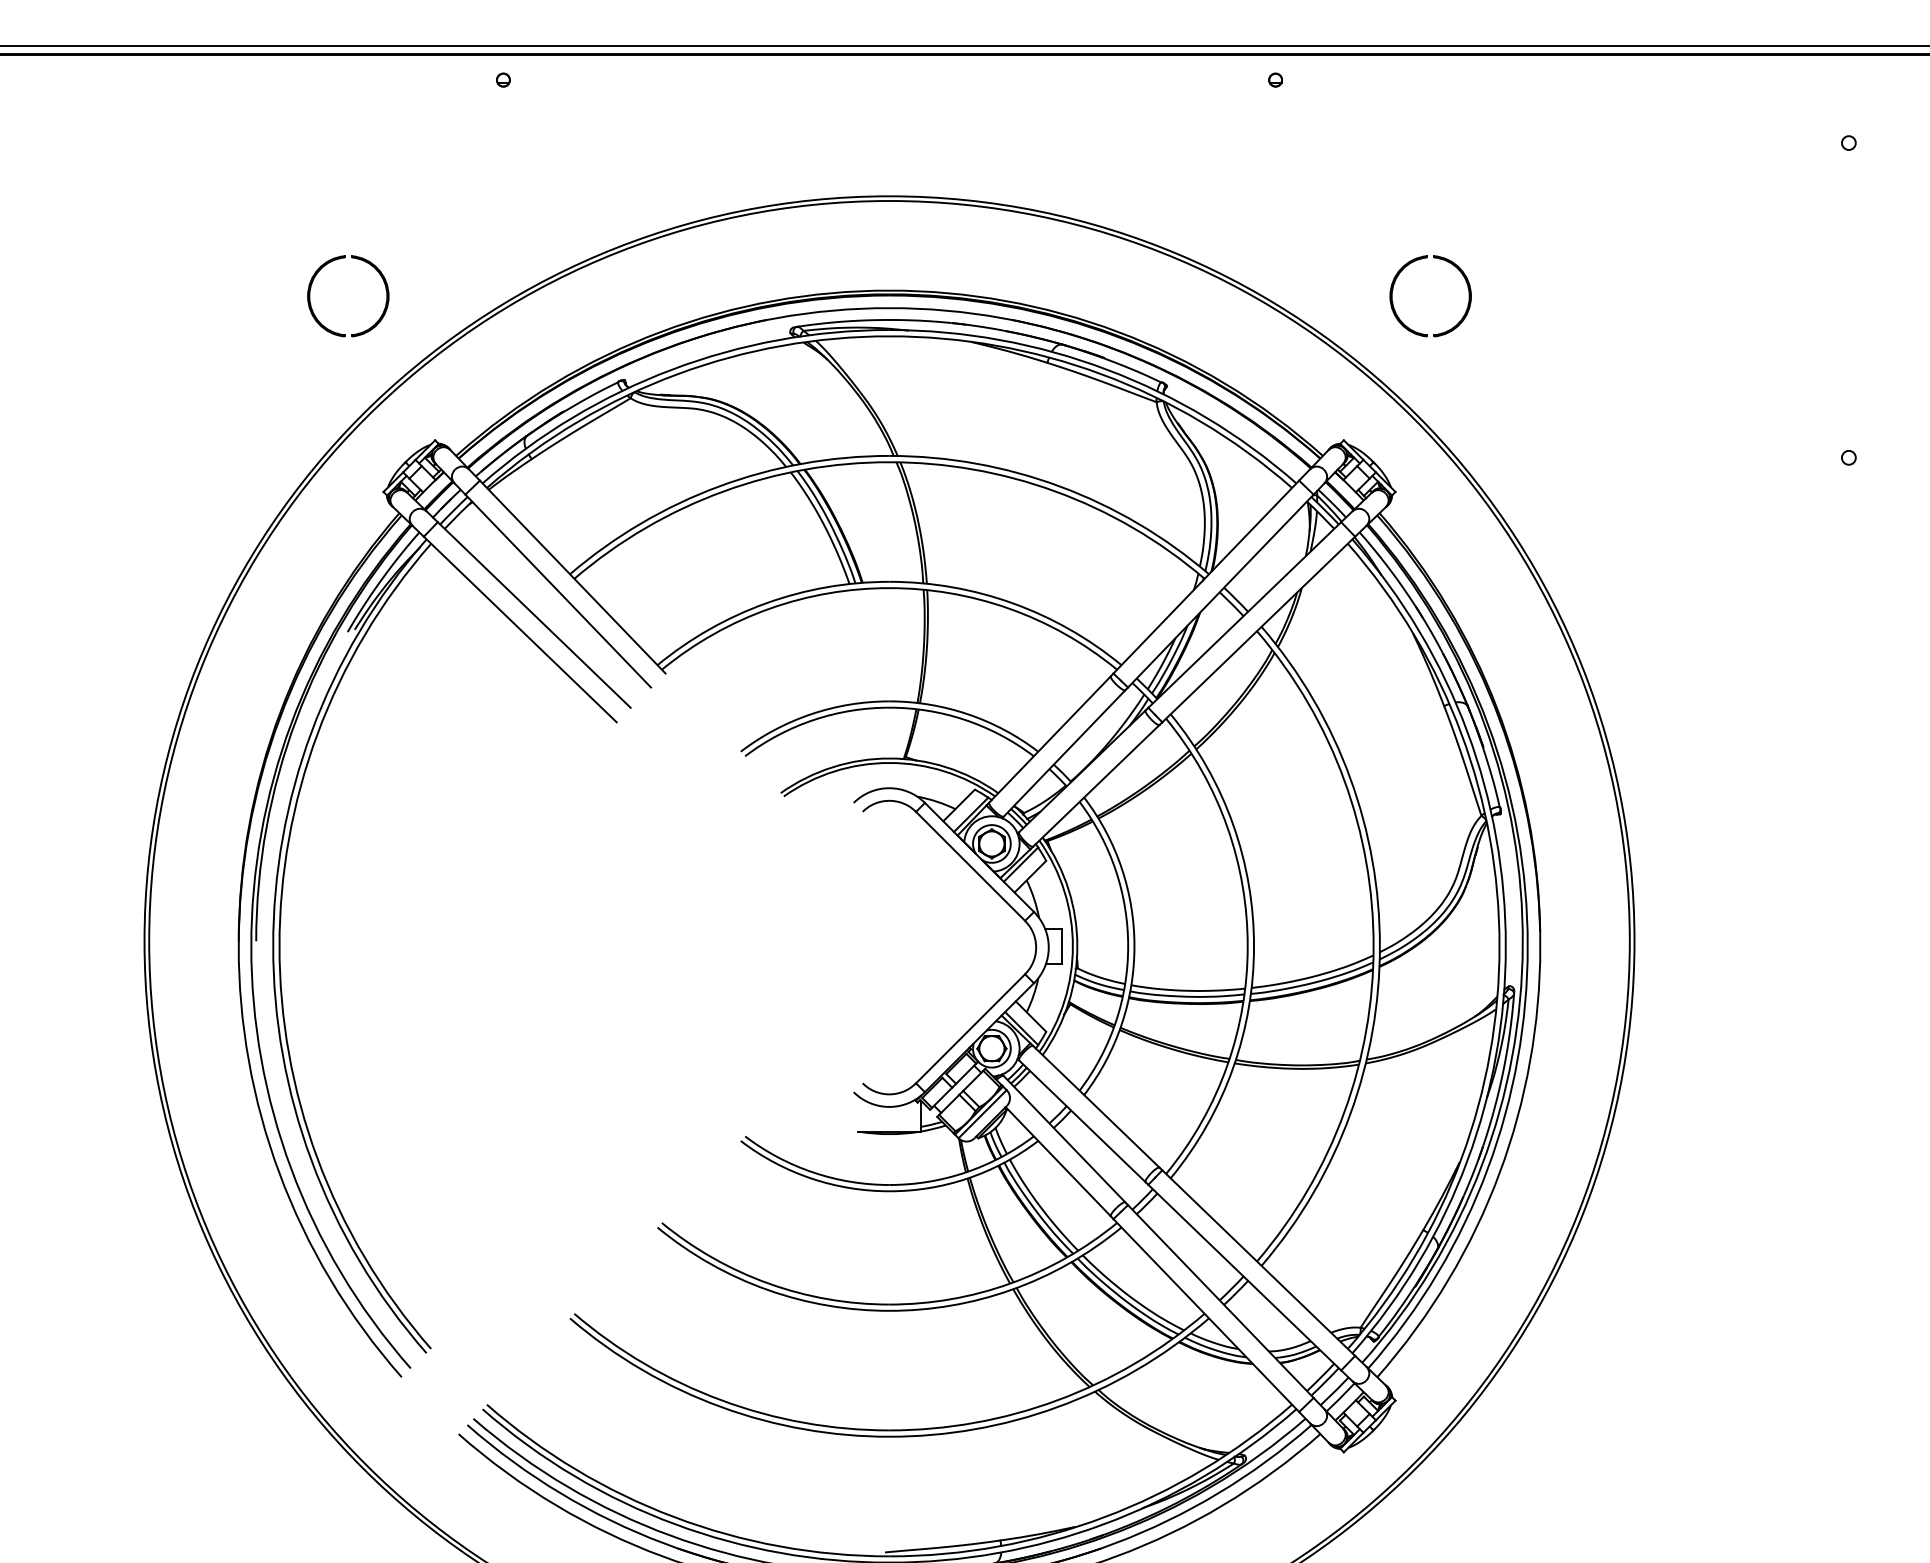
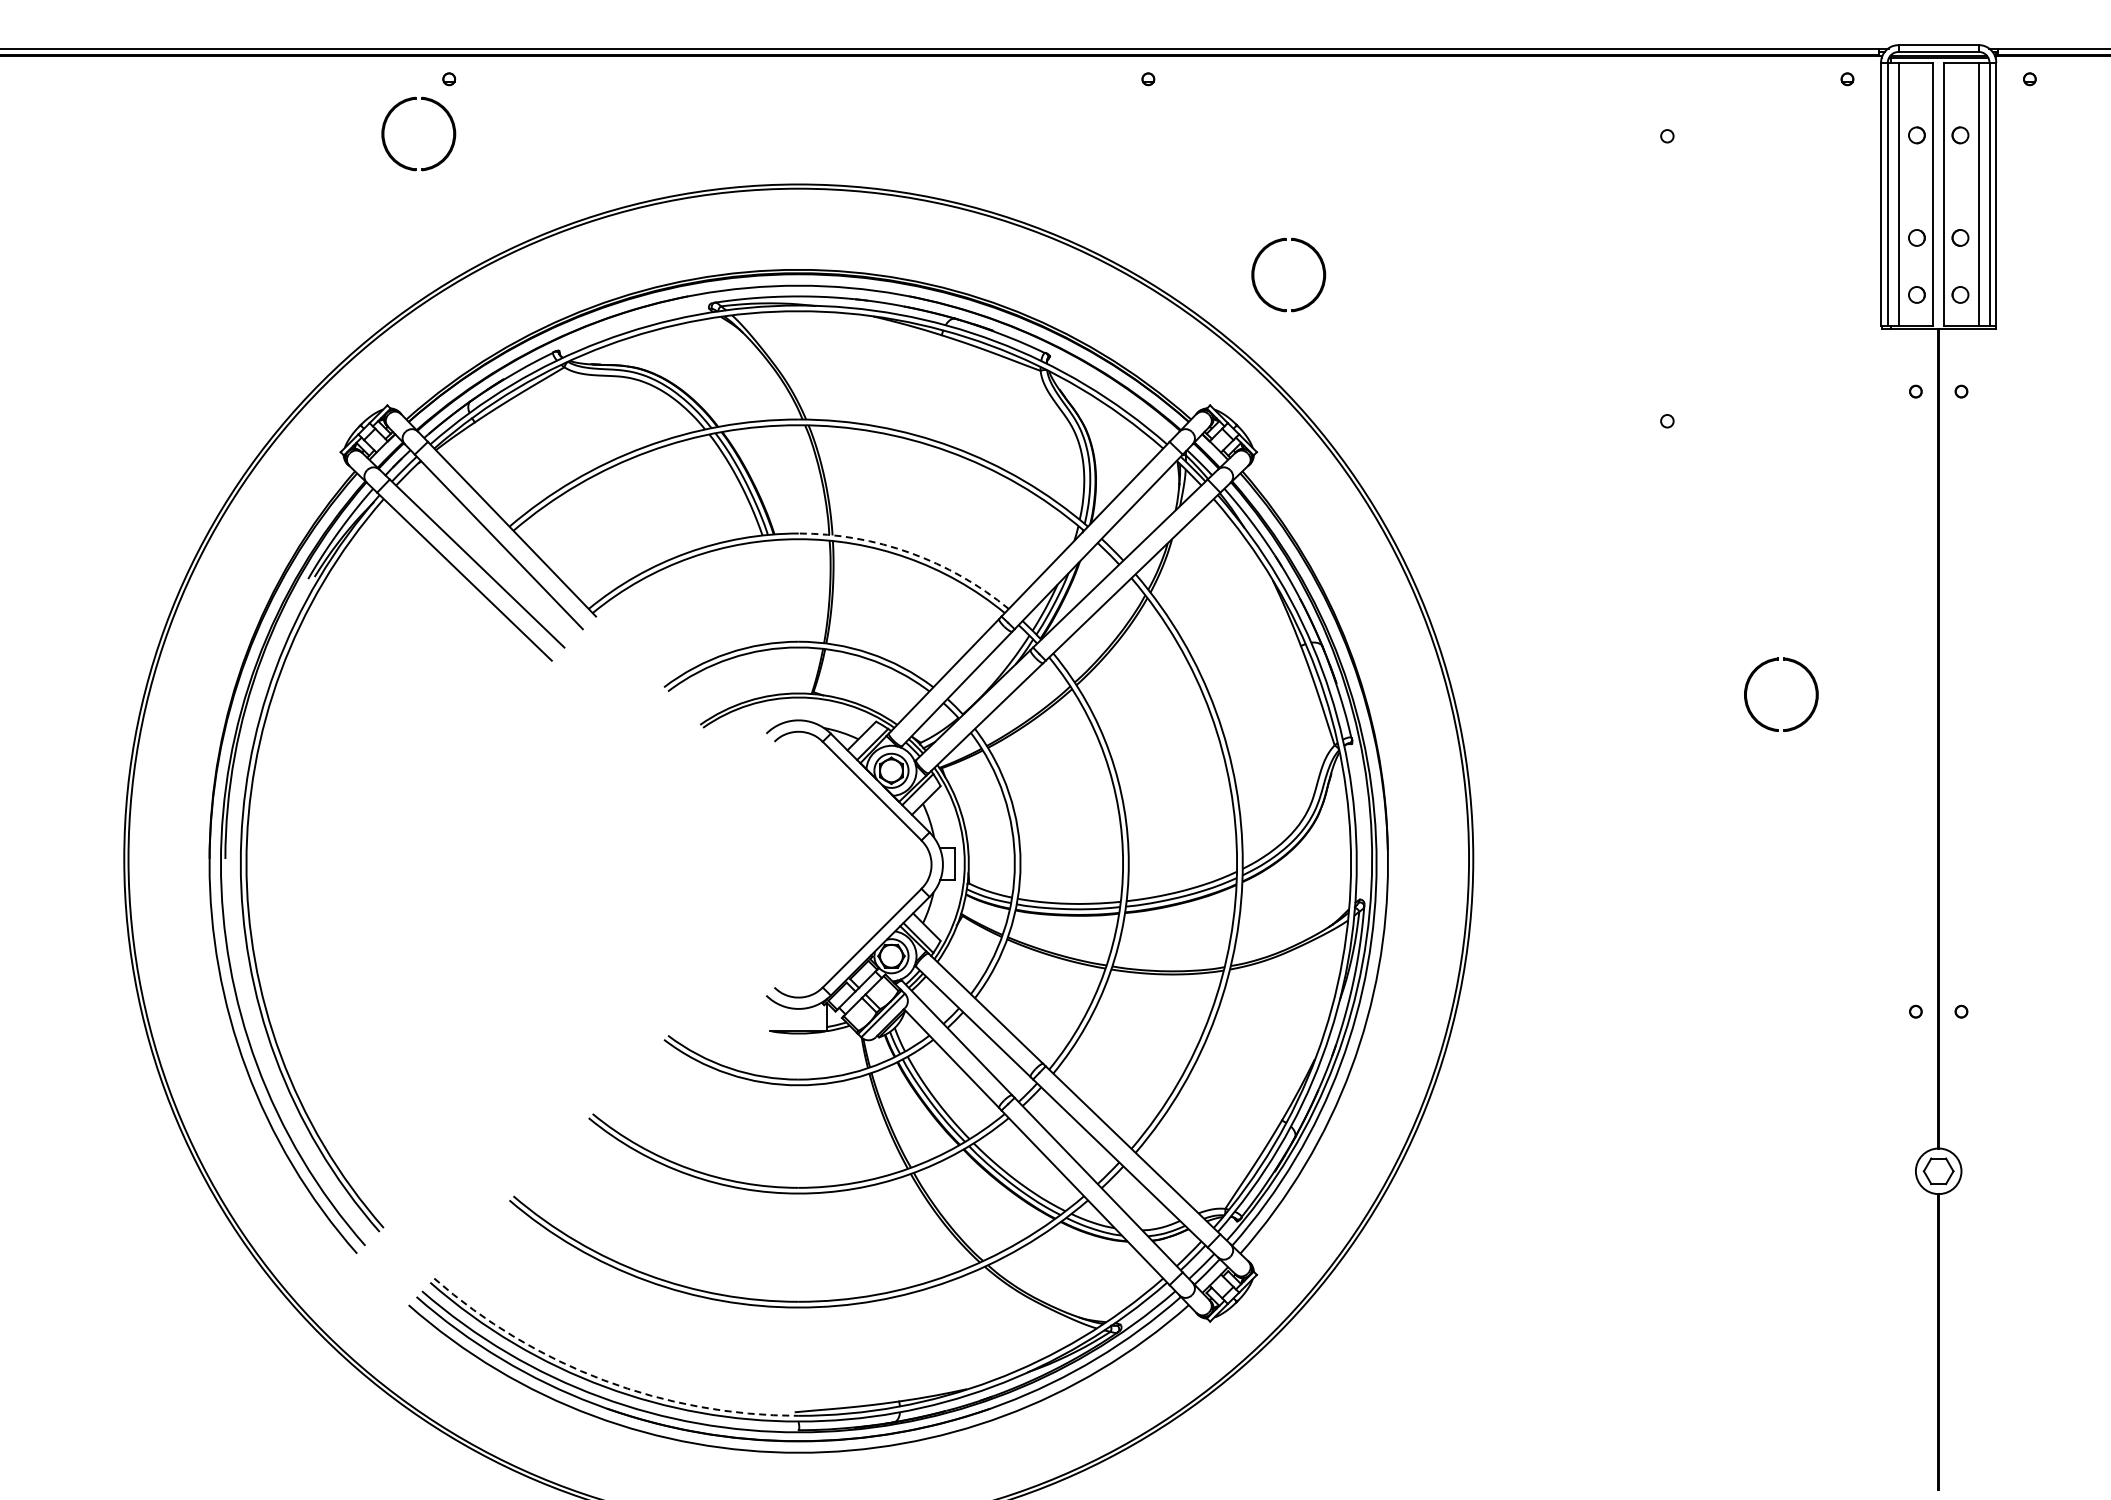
part: (324, 267) -> (397, 107), moved
arc: (1012, 602) -> (910, 552), solid -> dashed
arc: (674, 1517) -> (604, 1380), solid -> dashed

